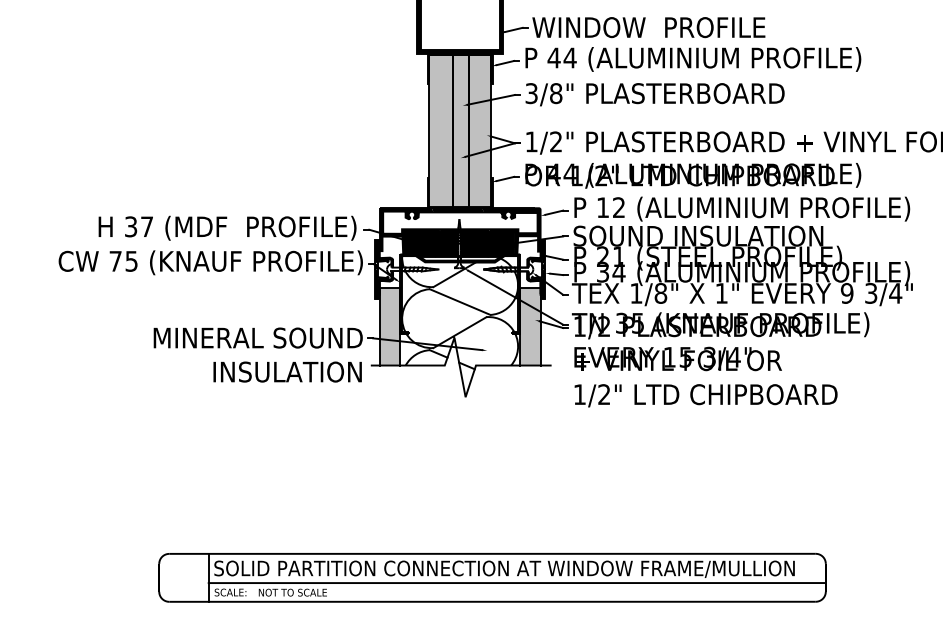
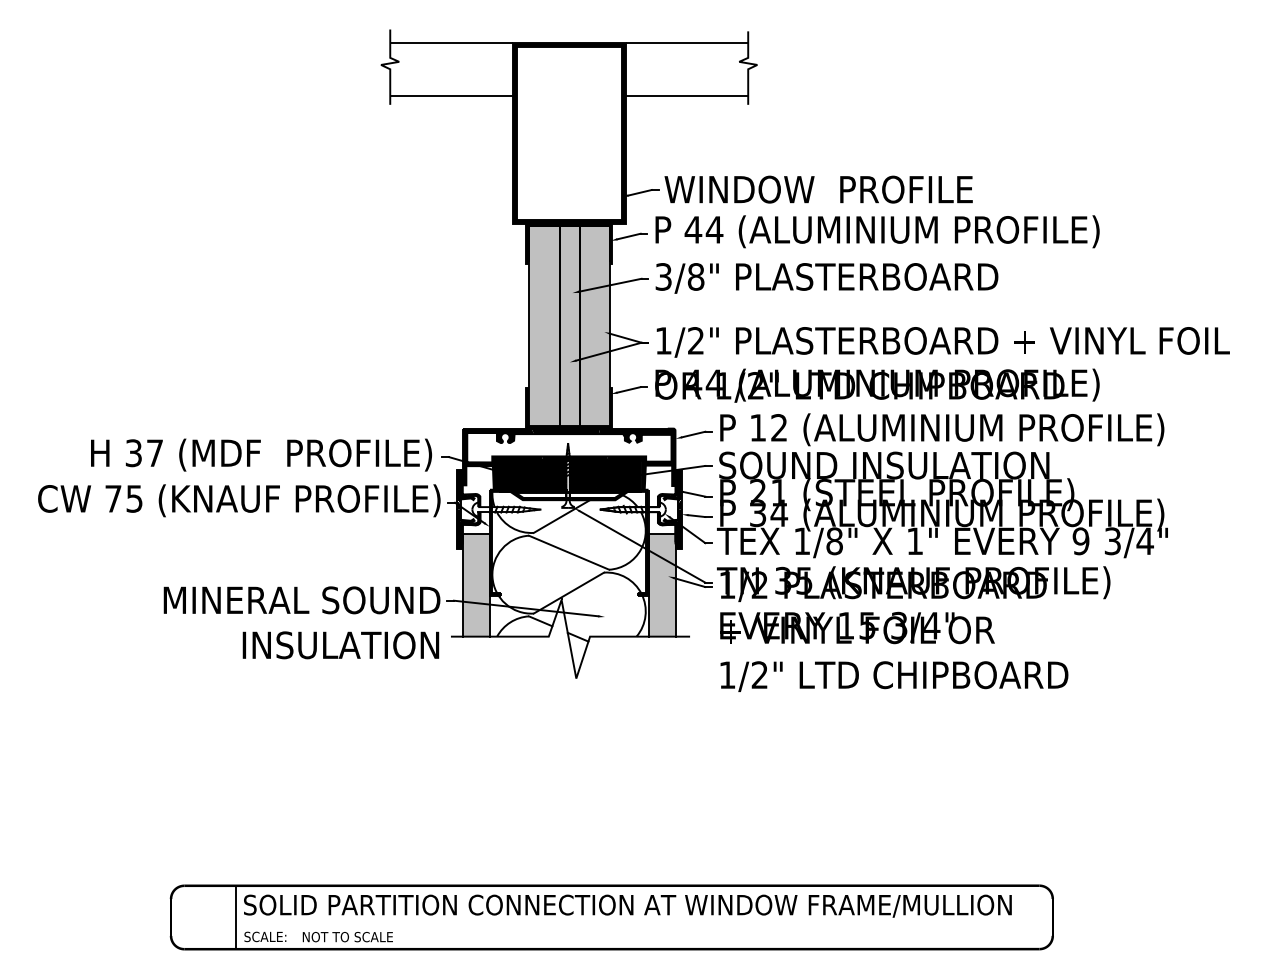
line: (517, 583) -> (644, 924), removed

